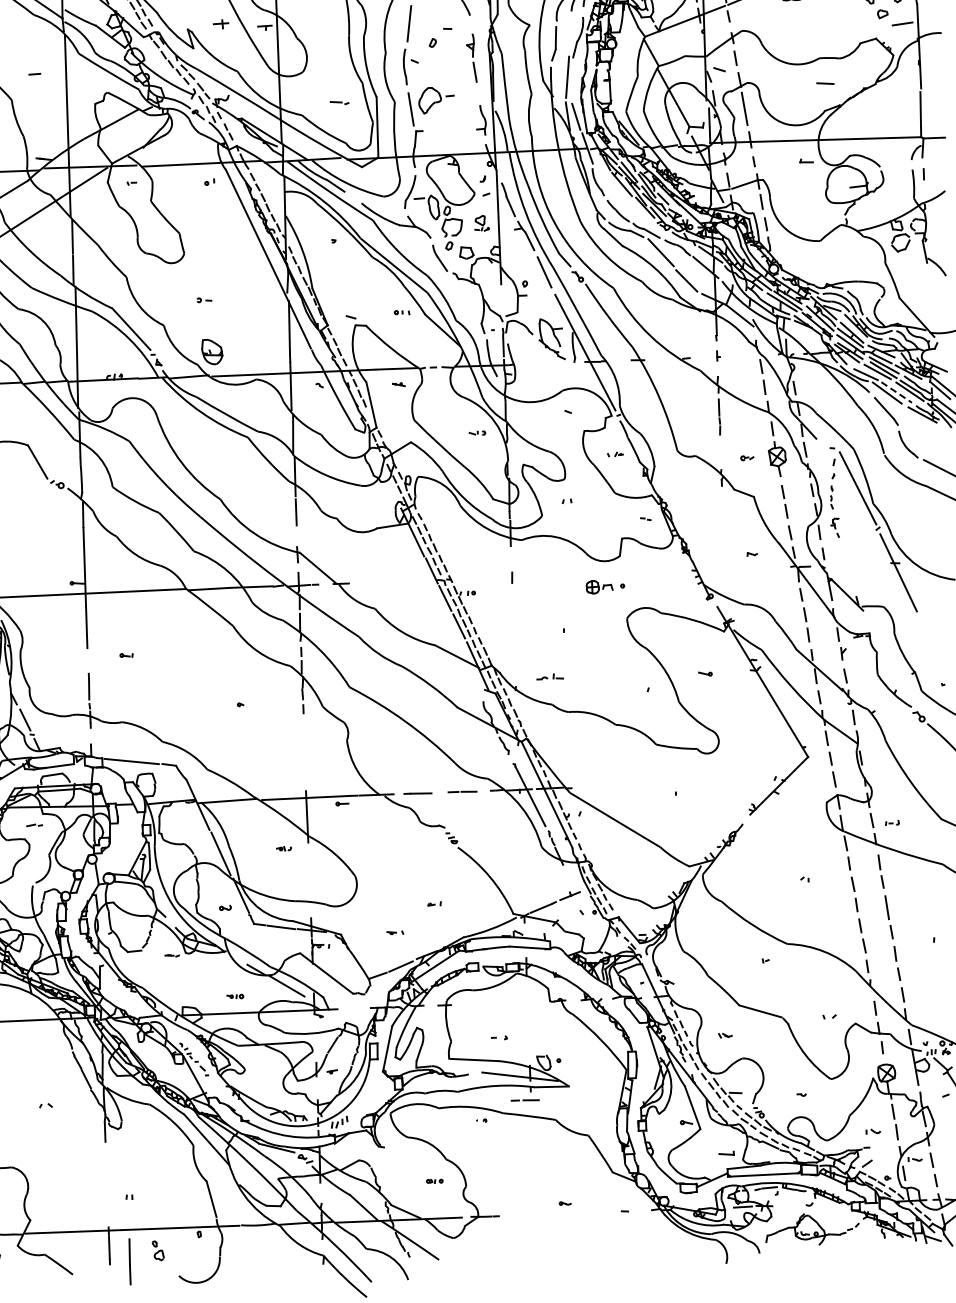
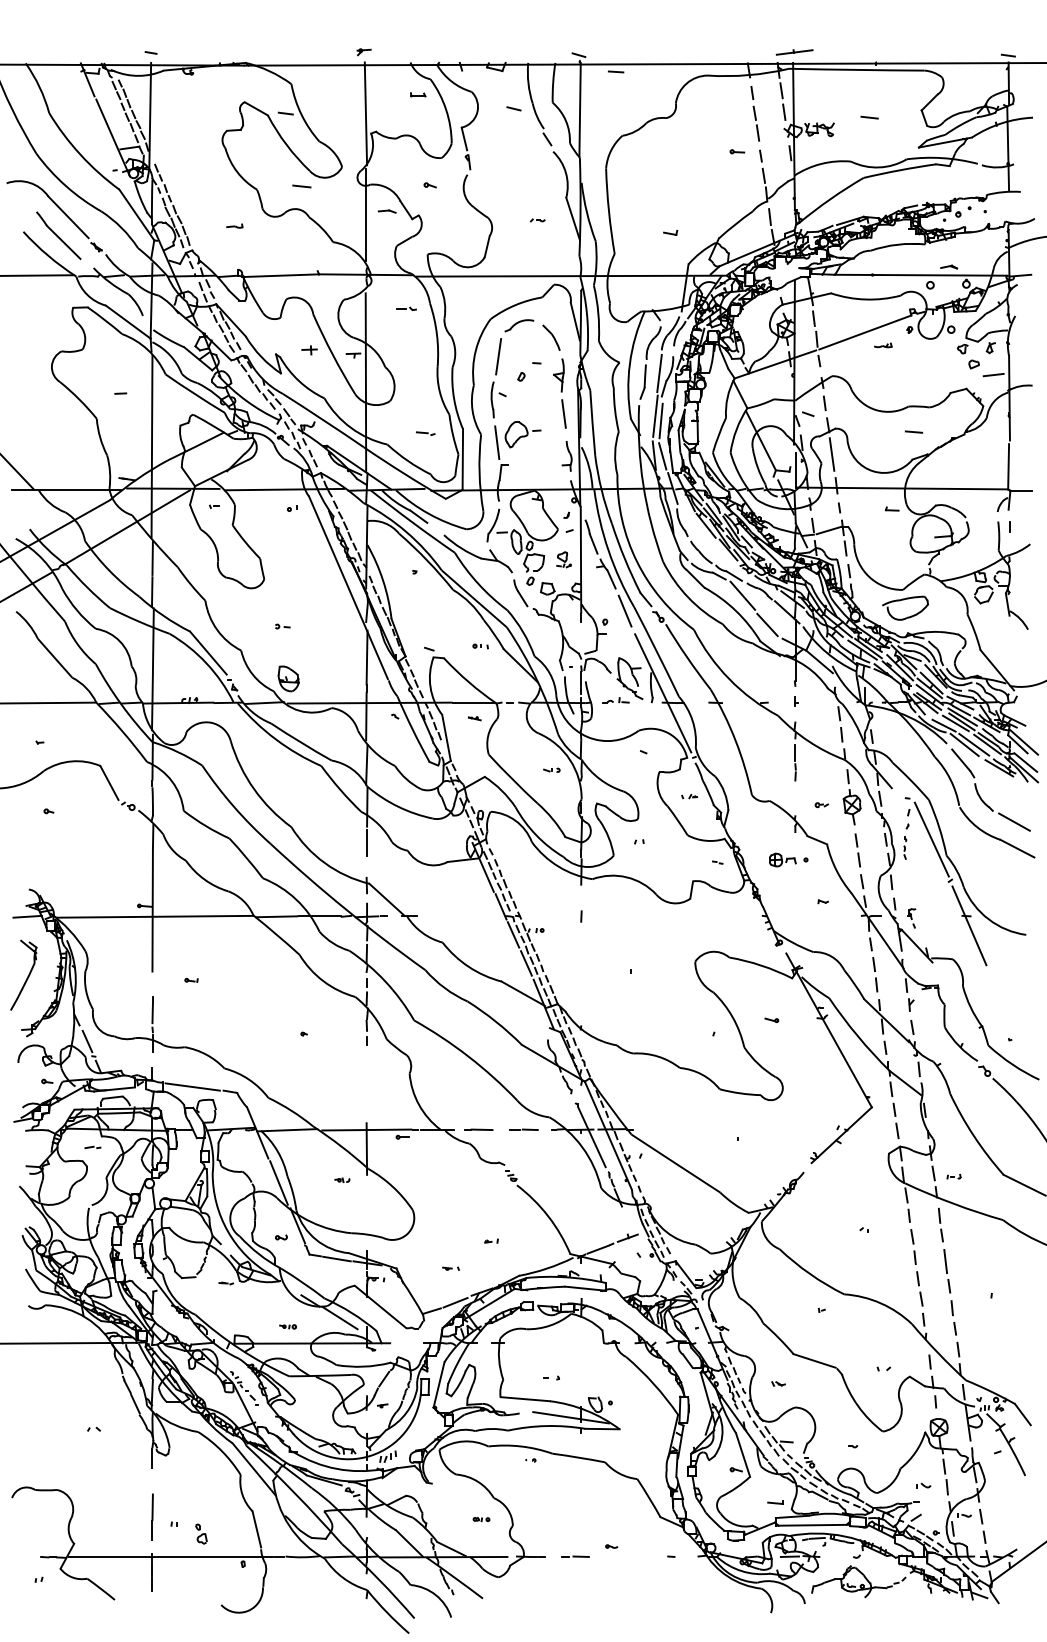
line: (570, 34) -> (659, 373), added
part: (471, 58) -> (559, 393), size x1.43
line: (572, 81) -> (660, 420), added
part: (822, 251) -> (904, 600), added
line: (897, 393) -> (974, 745), dashed -> solid
part: (835, 527) -> (911, 918), moved
part: (605, 586) -> (788, 859), moved
part: (549, 676) -> (615, 700), moved
line: (525, 1100) -> (575, 1556), moved
part: (158, 1250) -> (201, 1533), moved
line: (129, 1261) -> (152, 1516), moved

